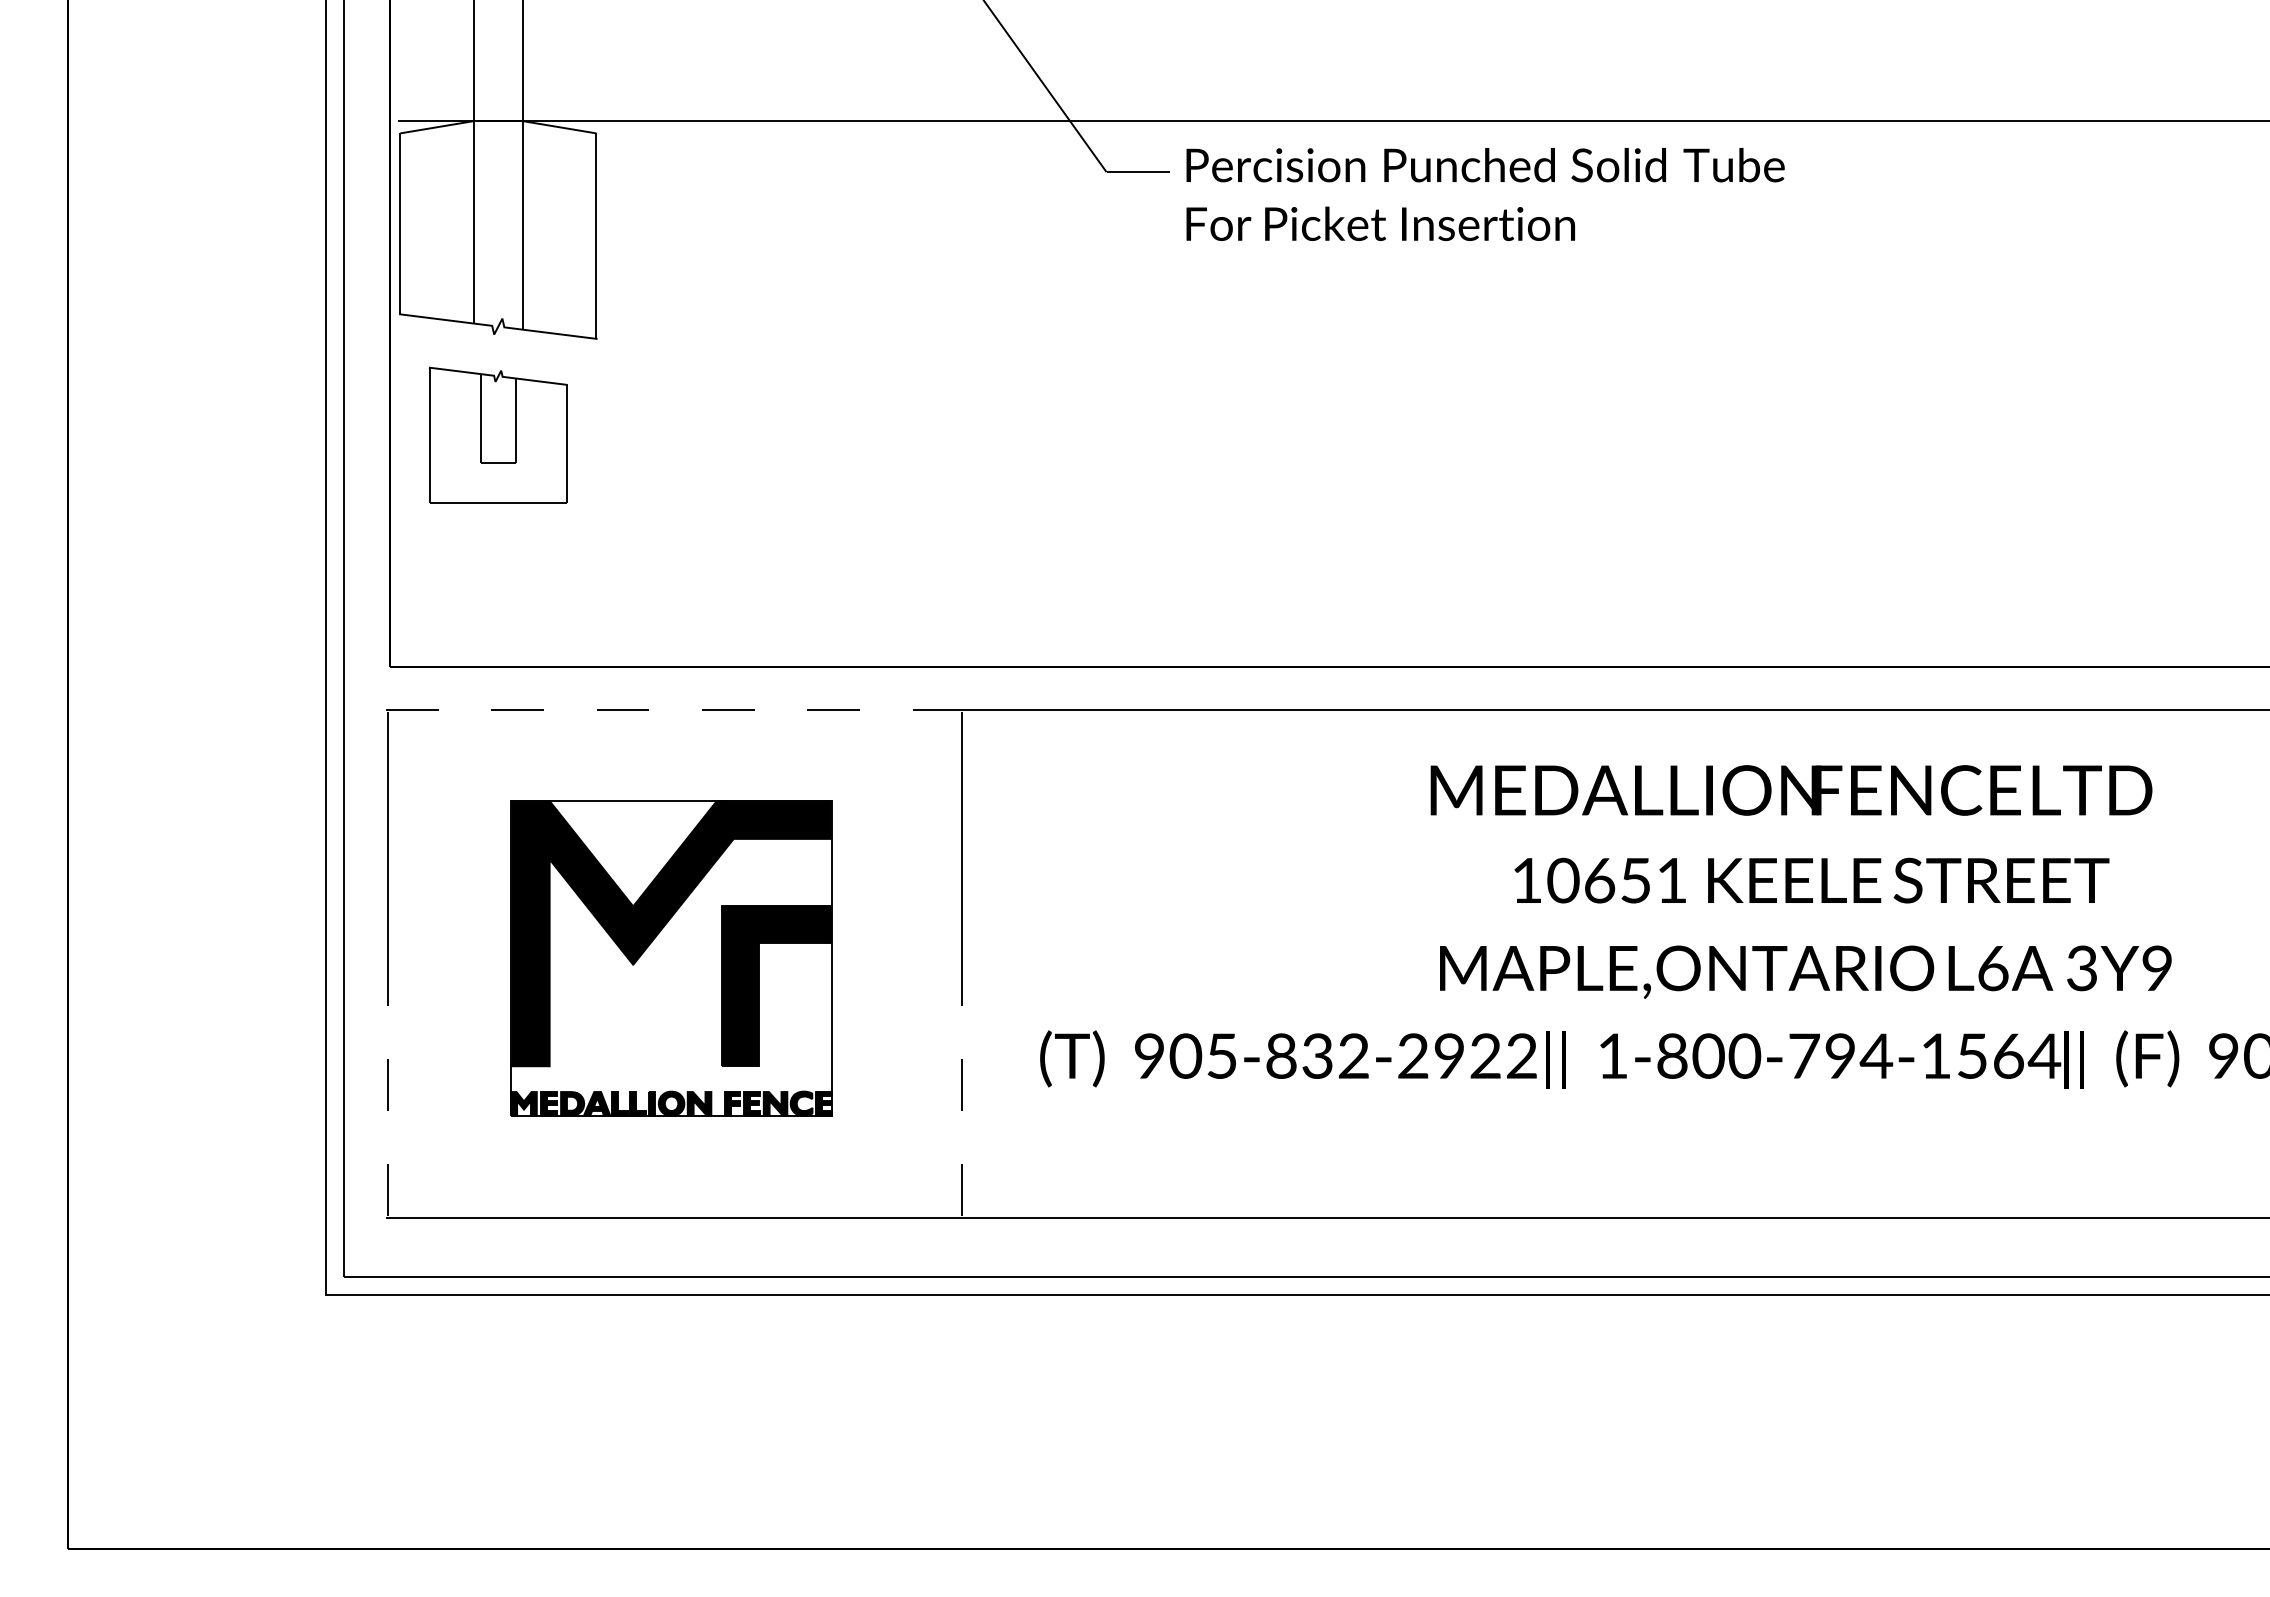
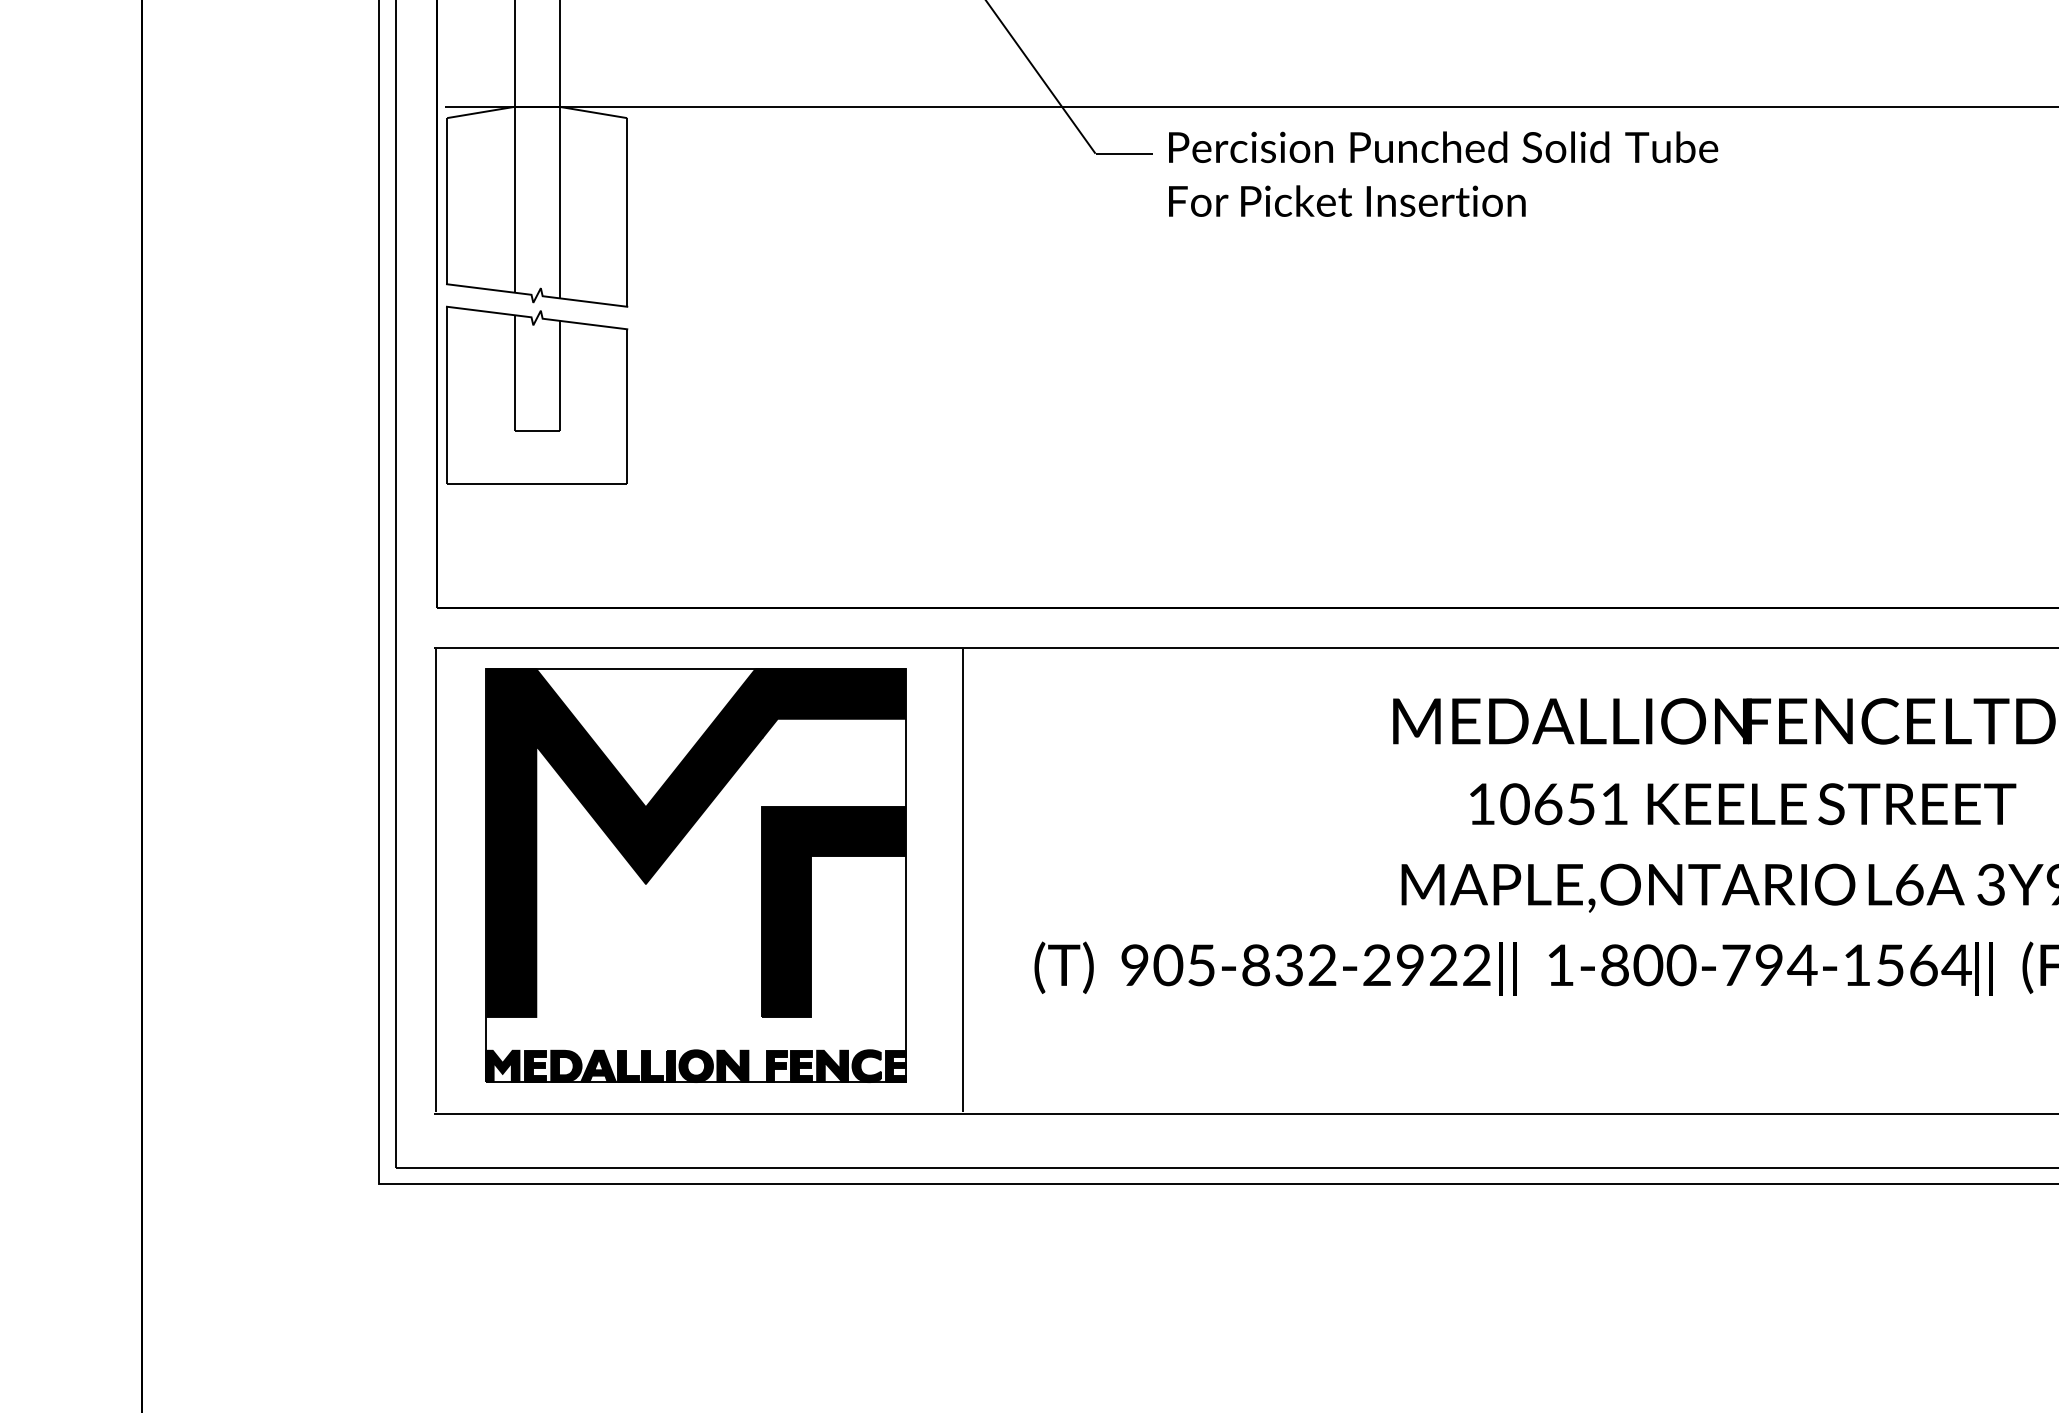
part: (498, 434) -> (537, 394), size x1.43
line: (674, 710) -> (698, 647), dashed -> solid
part: (671, 958) -> (696, 875), size x1.43
line: (387, 1092) -> (435, 998), dashed -> solid
line: (962, 1092) -> (963, 998), dashed -> solid

